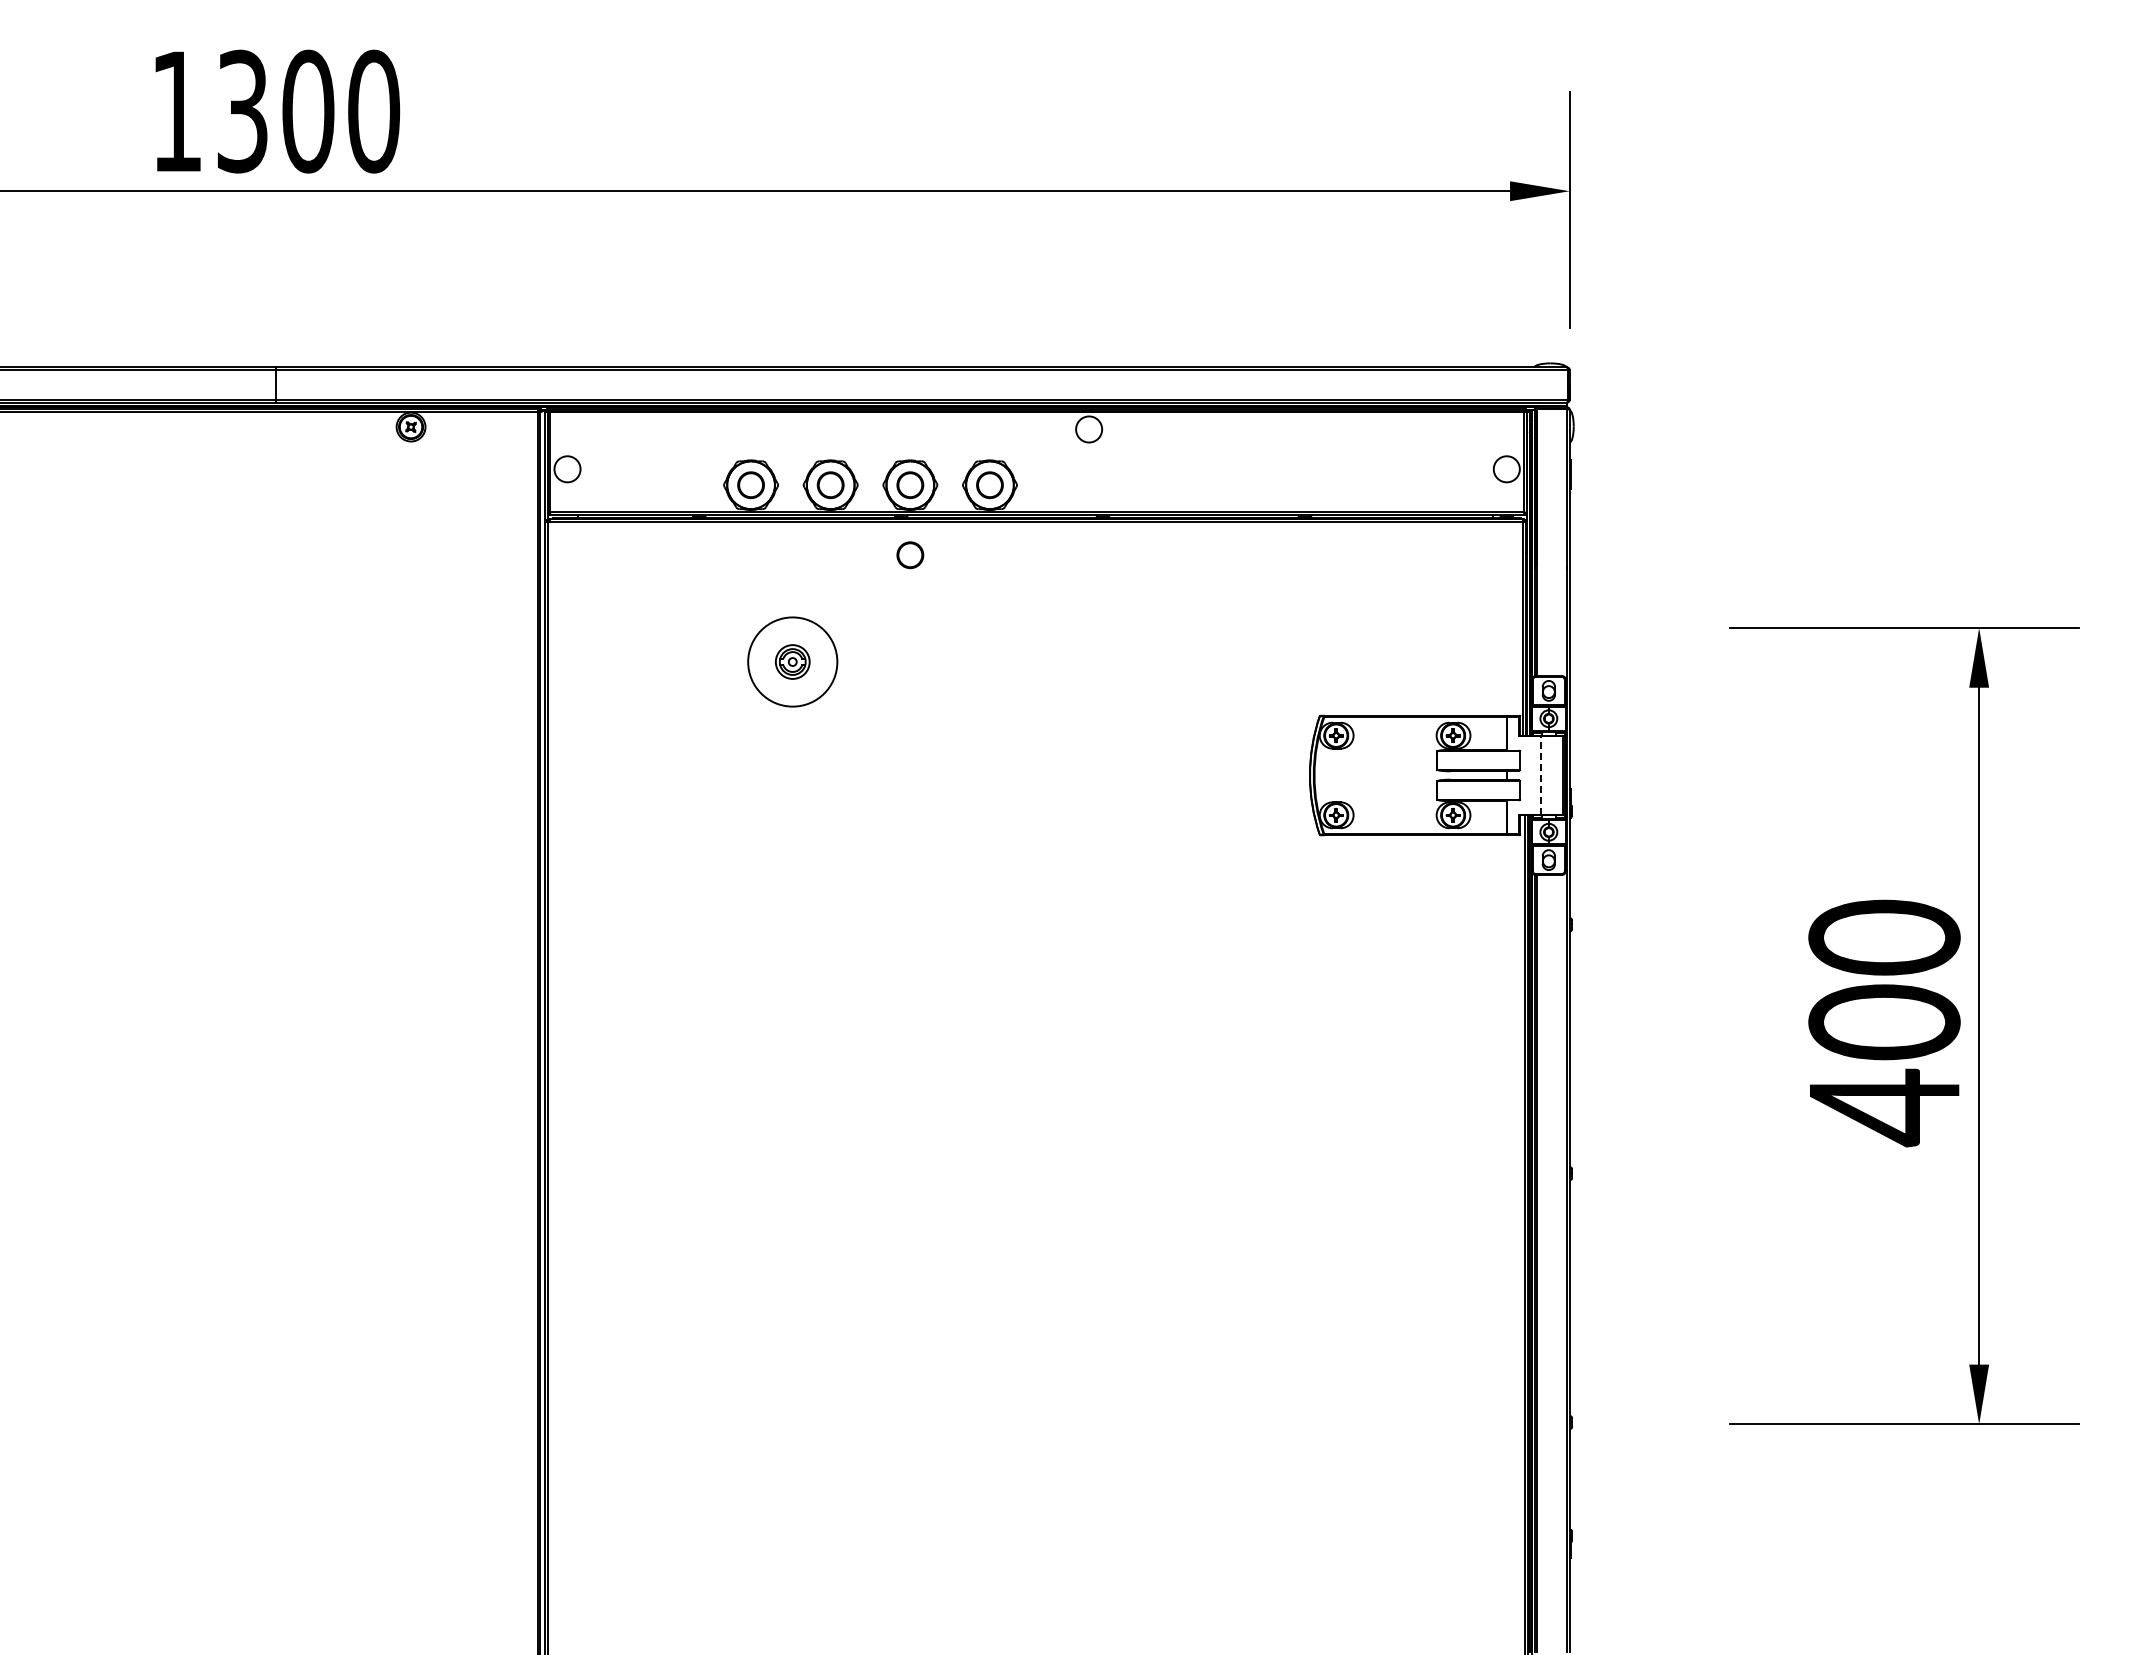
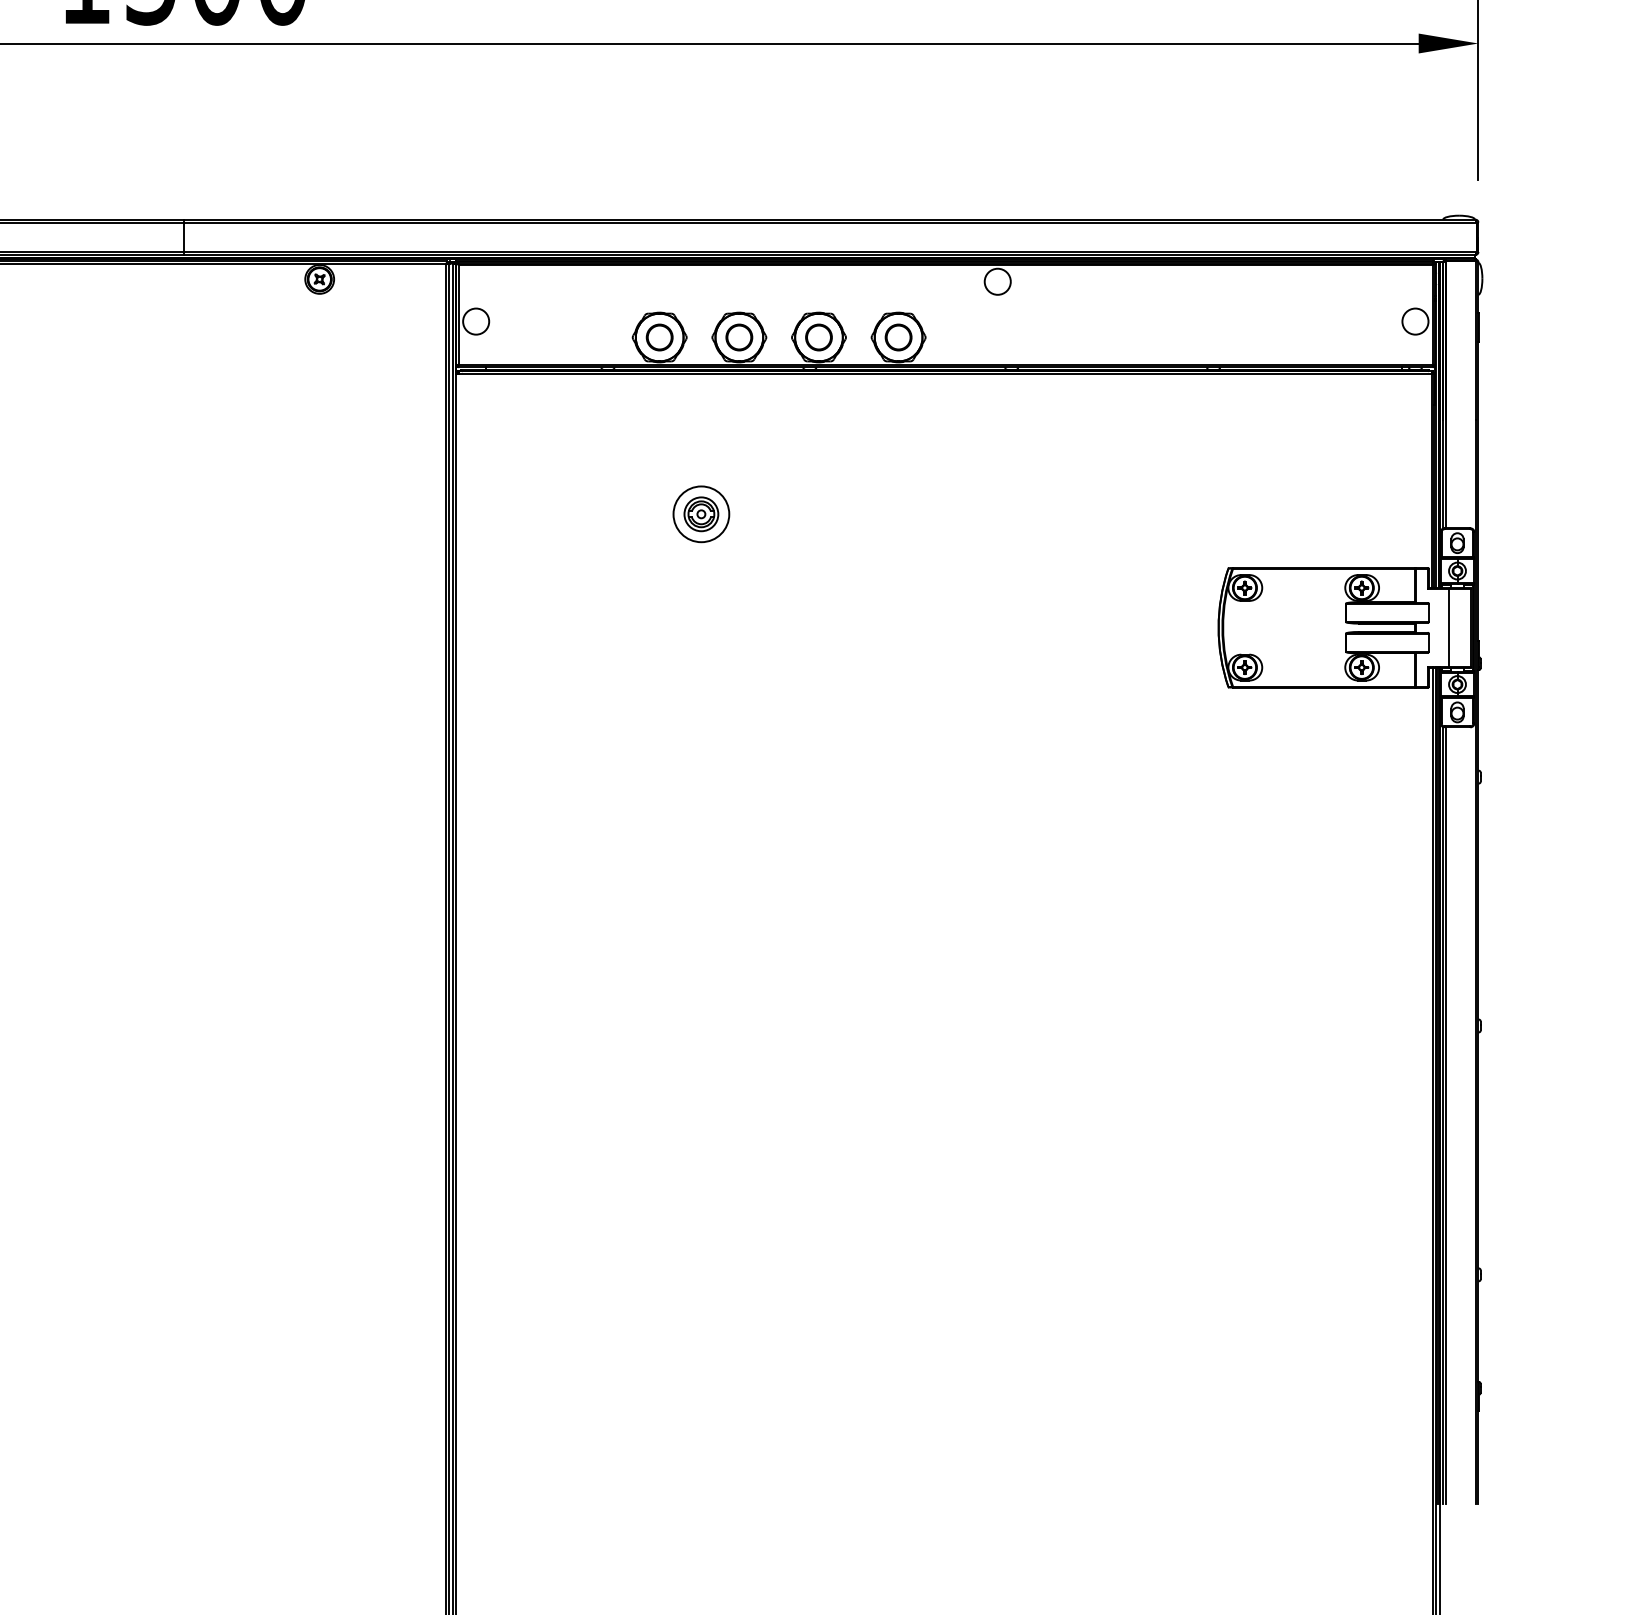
part: (910, 555) -> (819, 407), removed
circle: (792, 661) -> (701, 513), size x0.62
line: (1540, 775) -> (1449, 627), dashed -> solid

